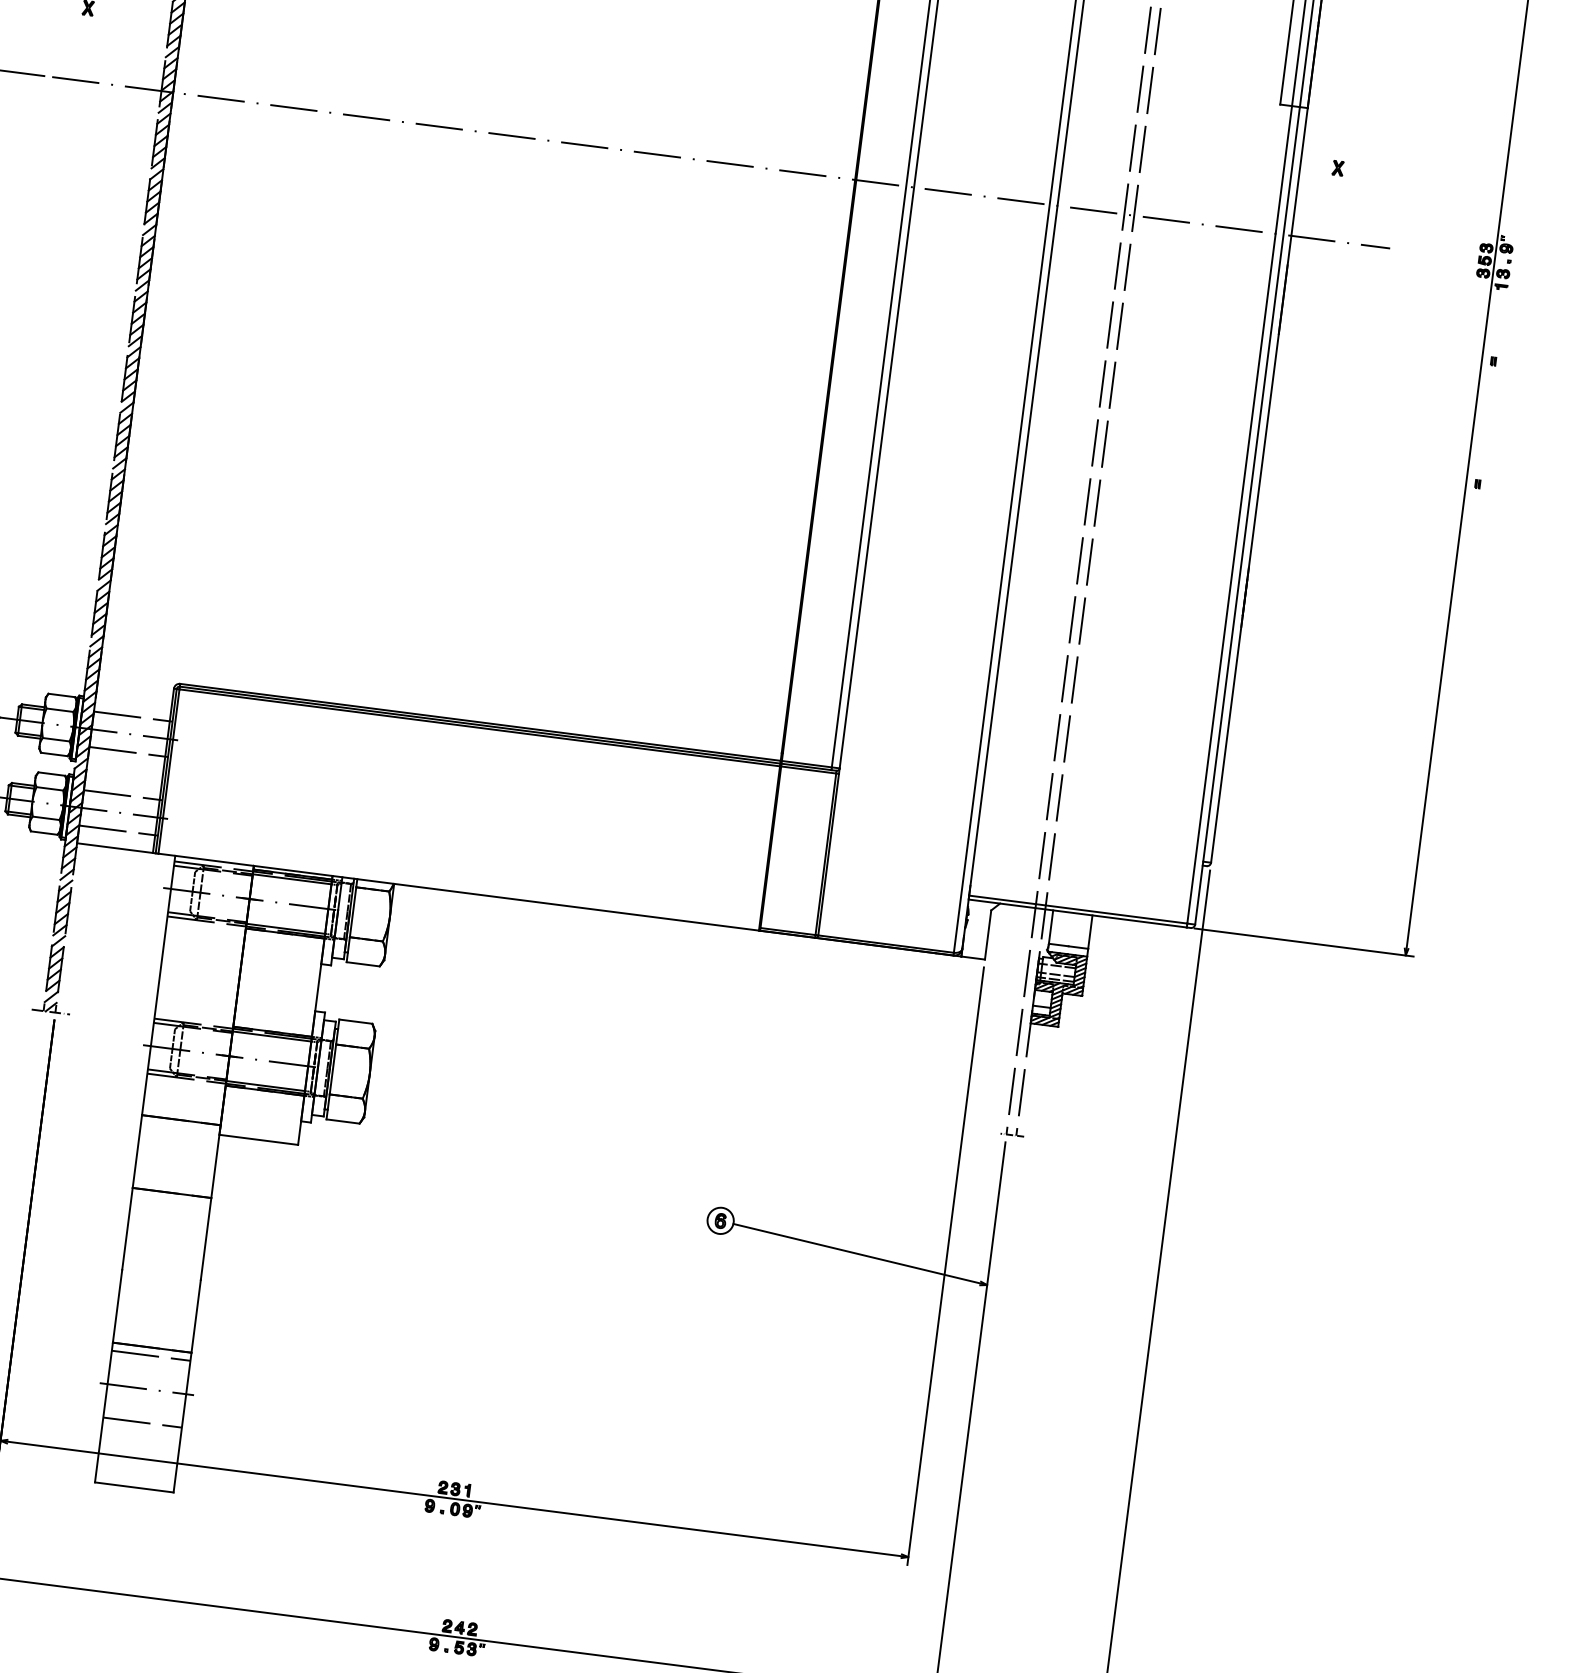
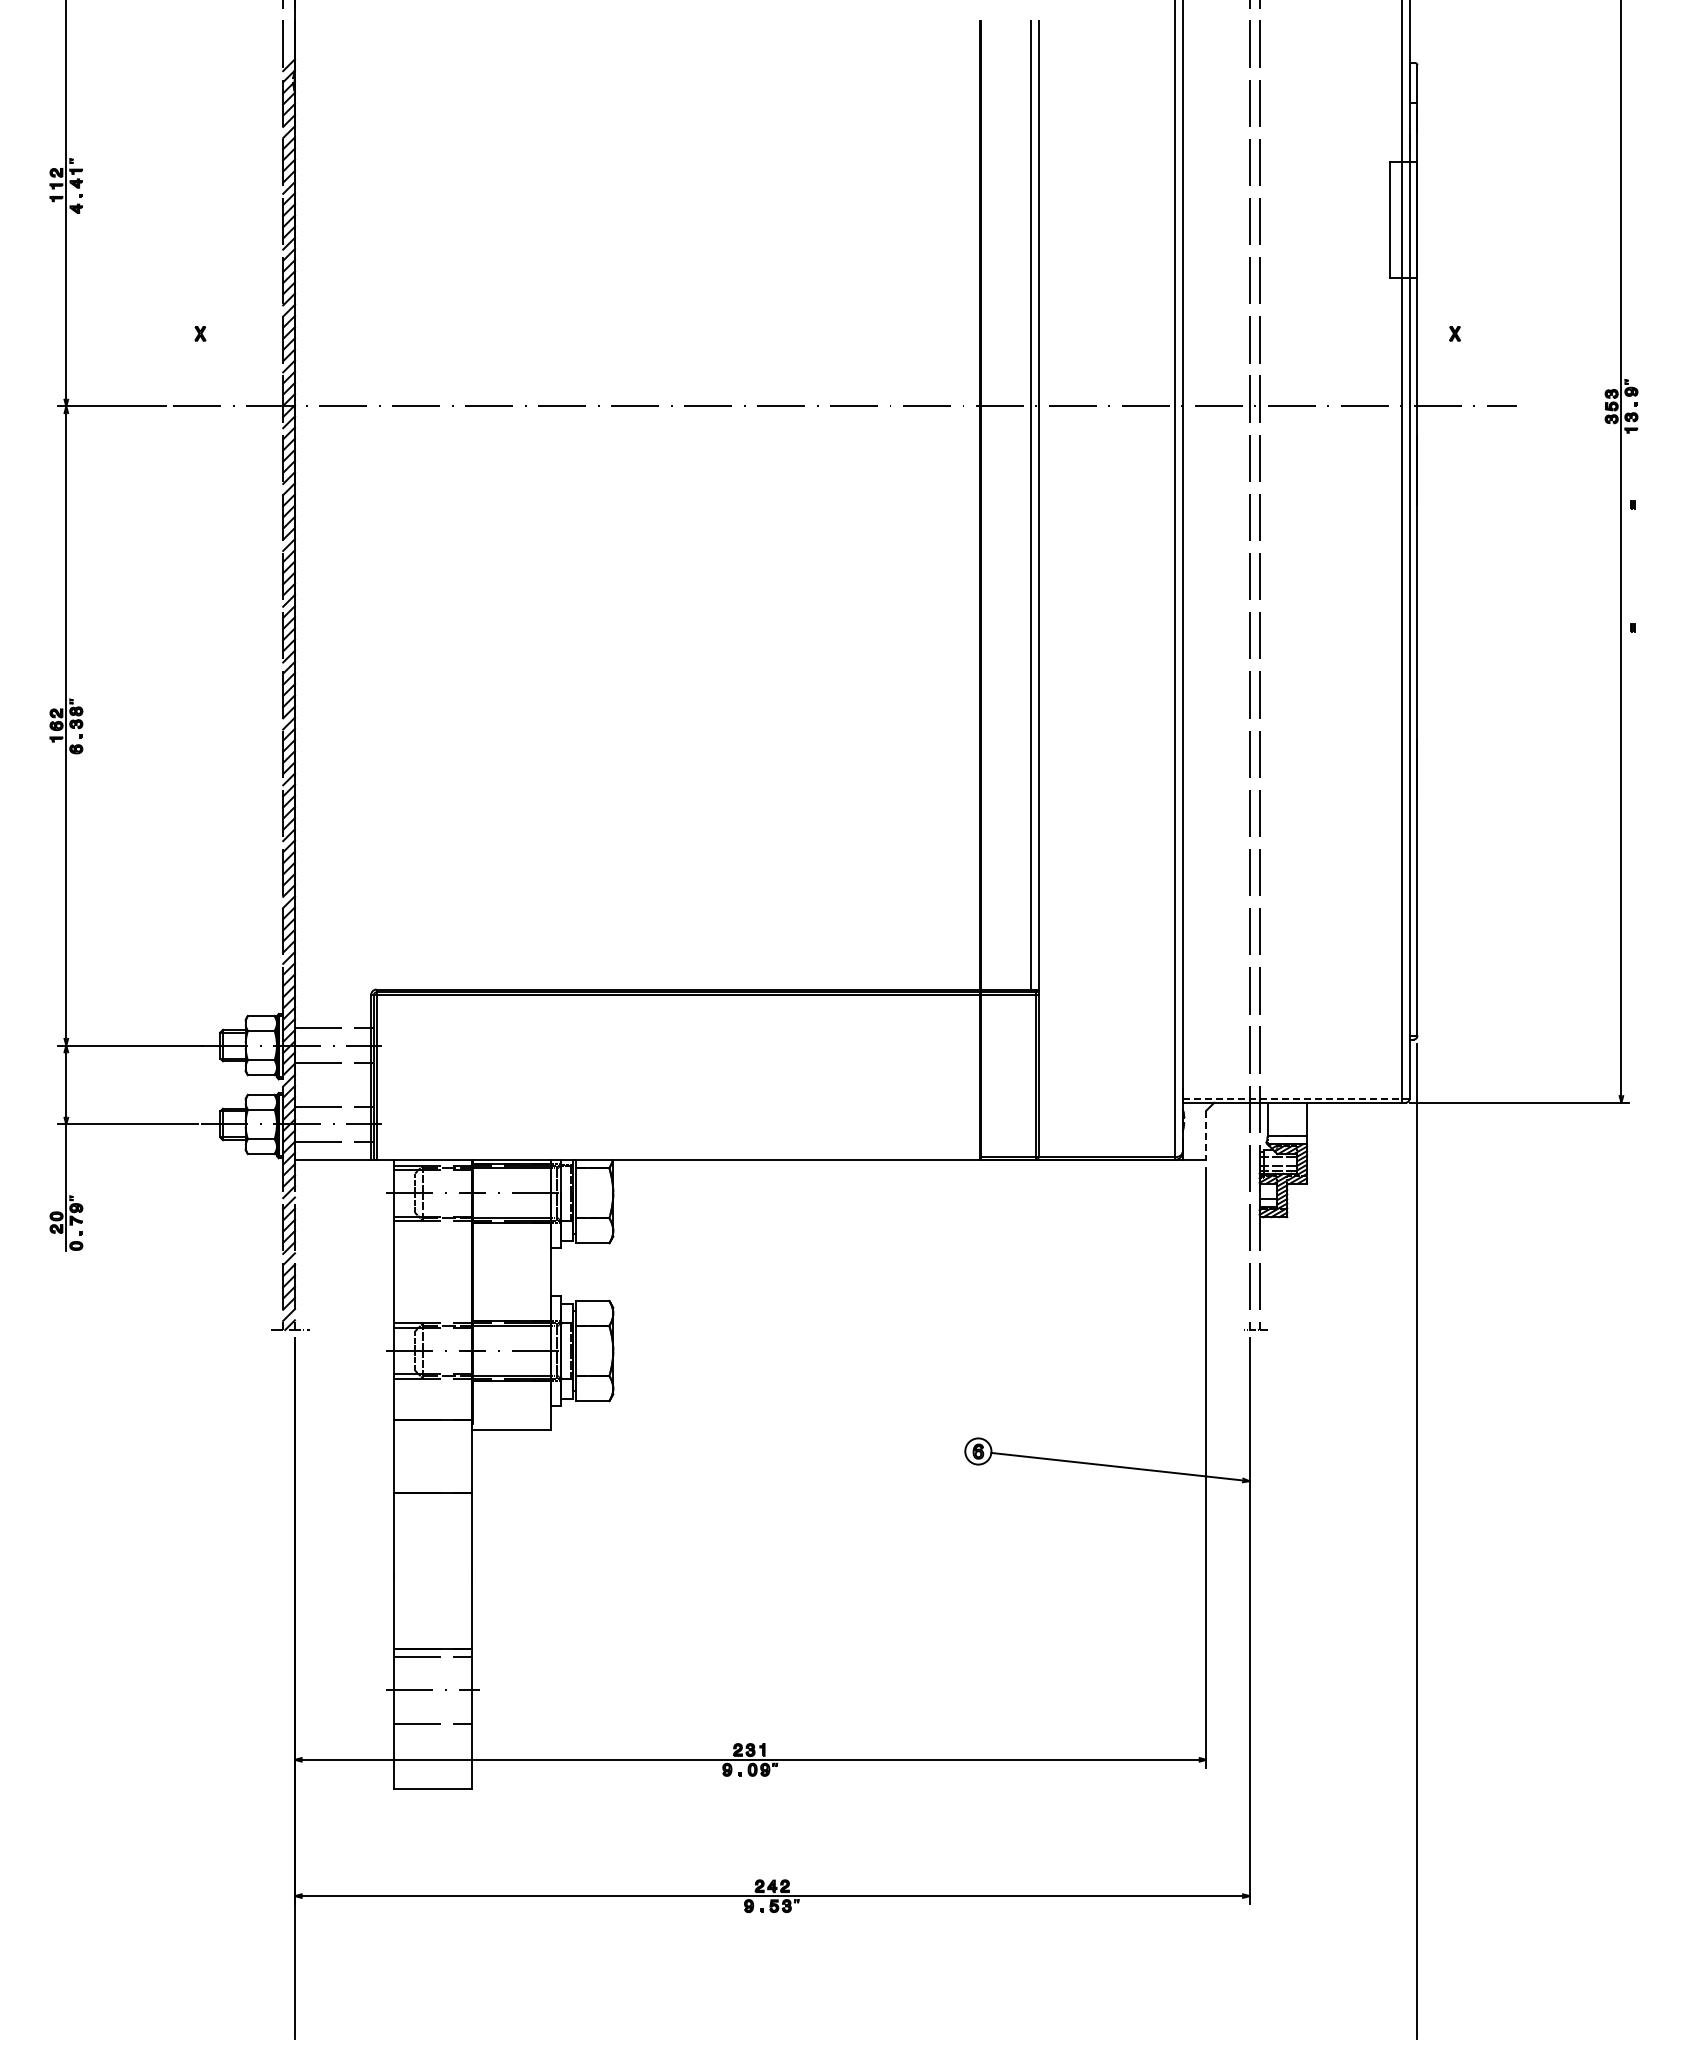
line: (1078, 909) -> (1292, 1098), solid -> dashed
line: (988, 935) -> (1206, 1135), solid -> dashed

